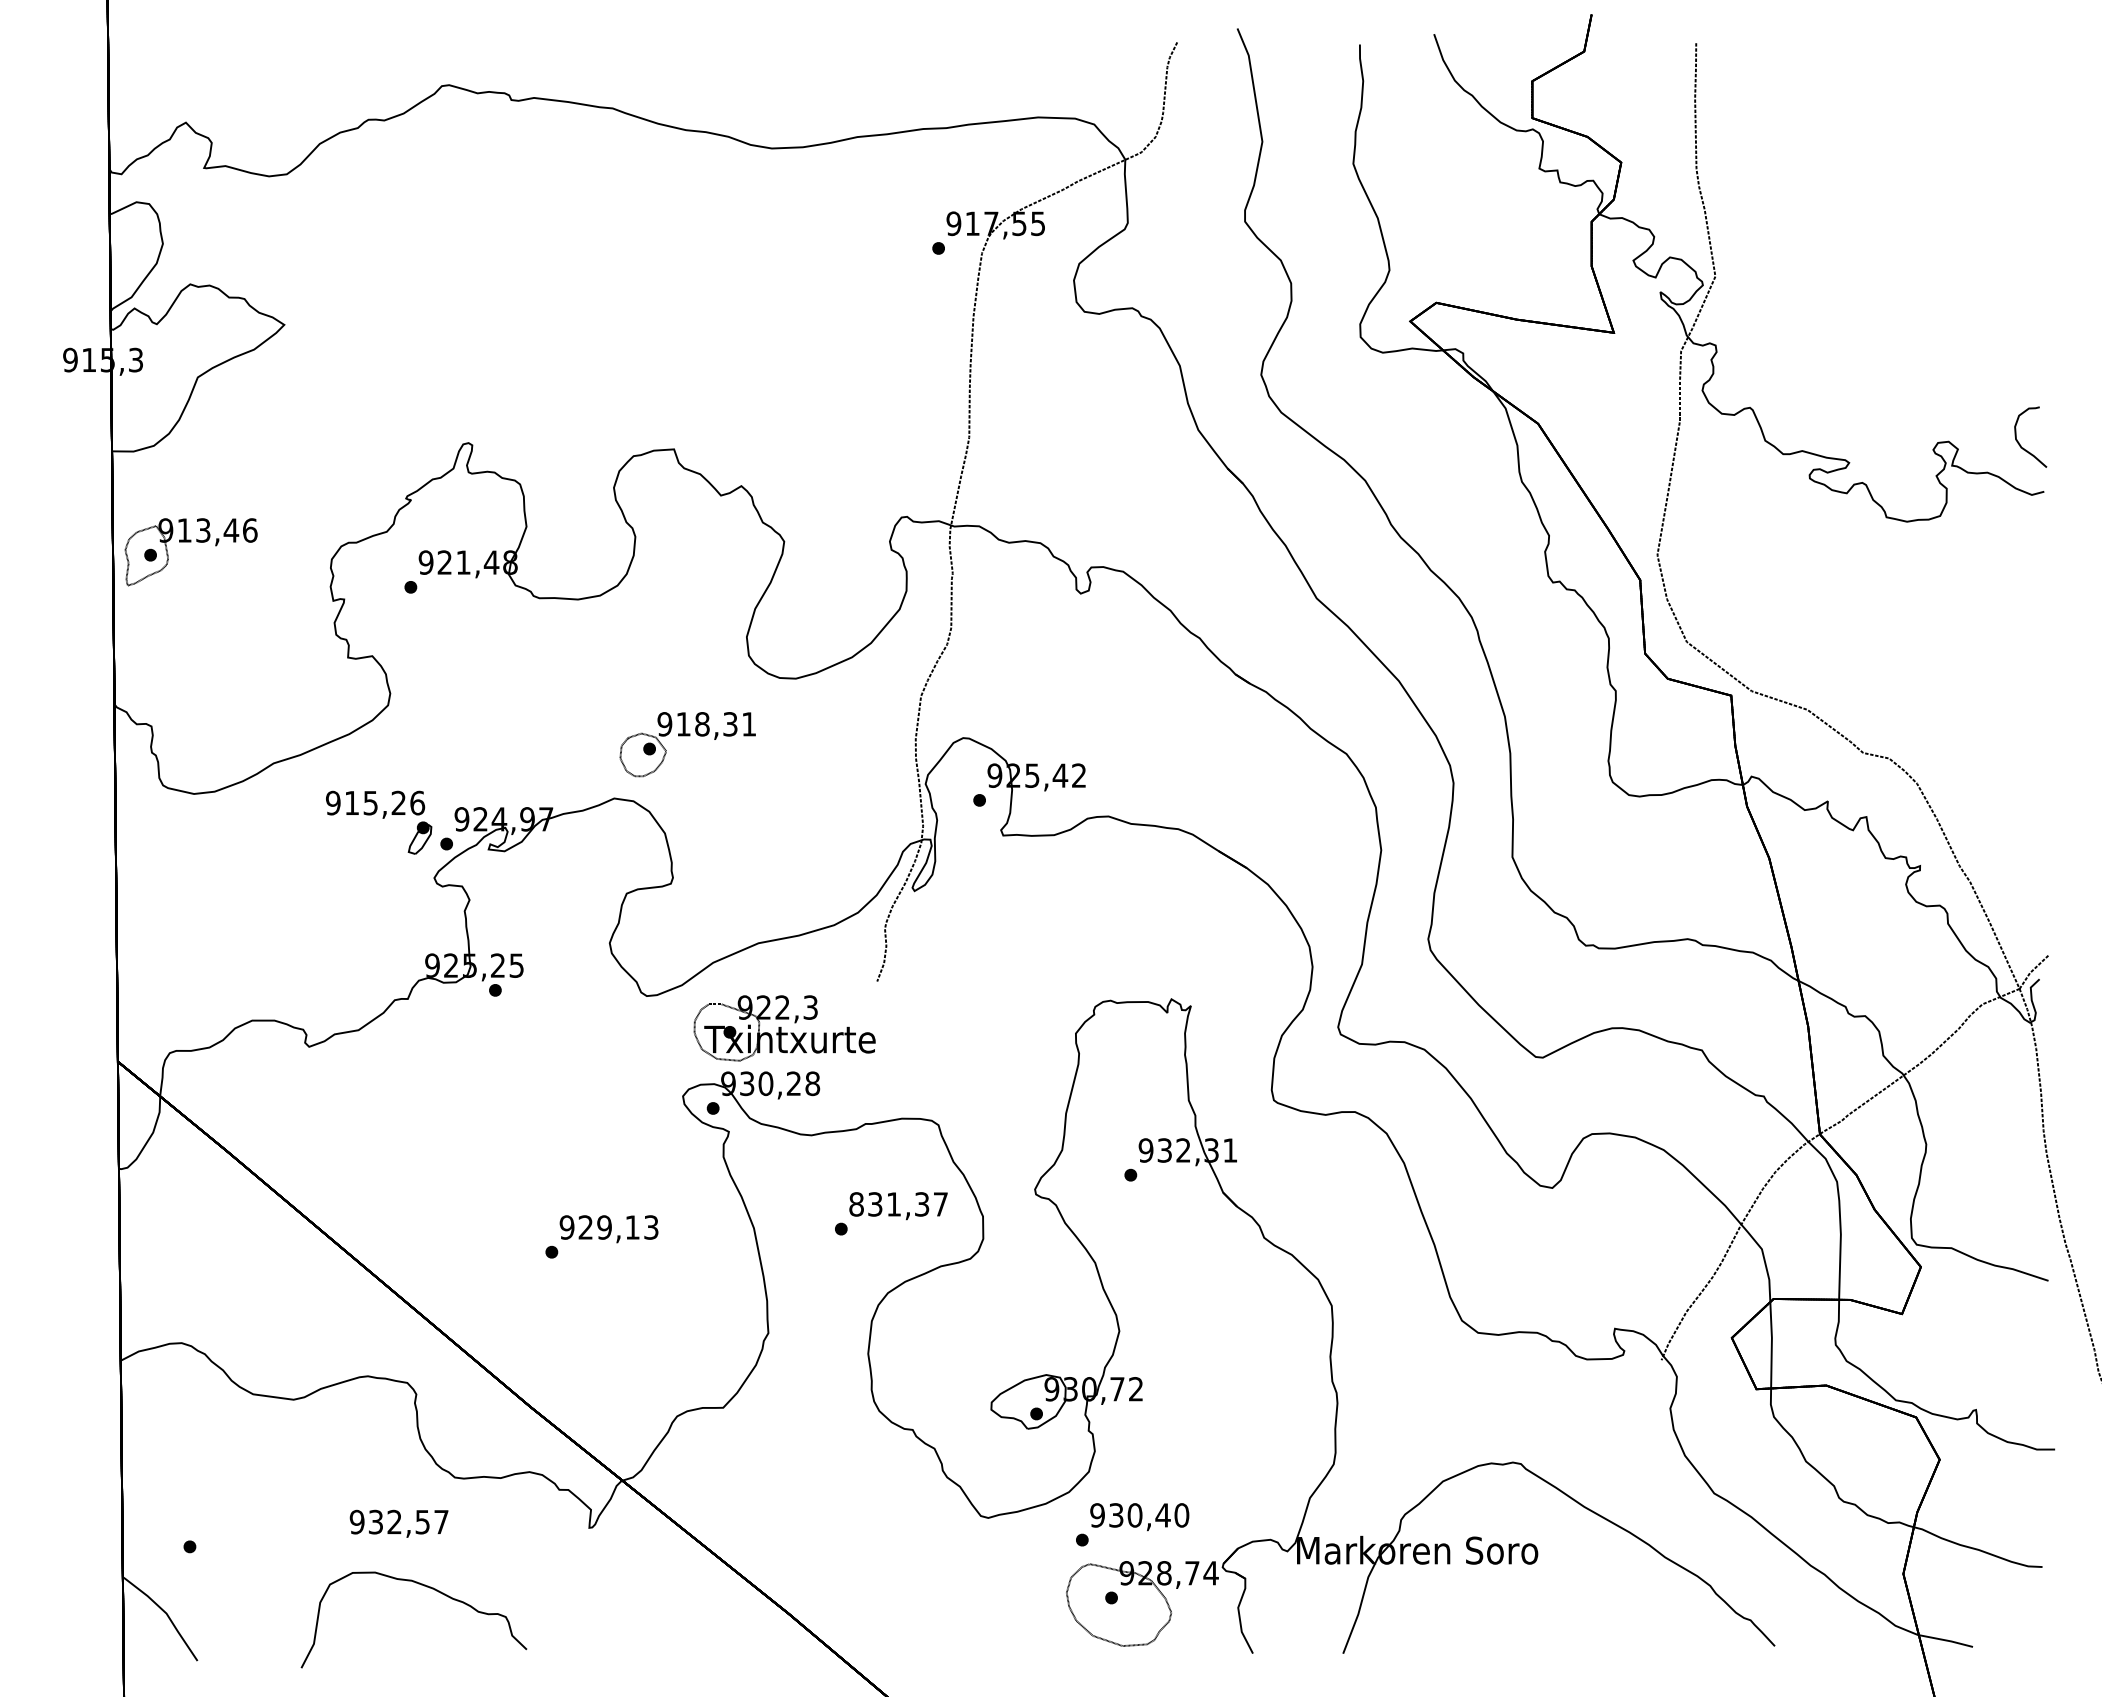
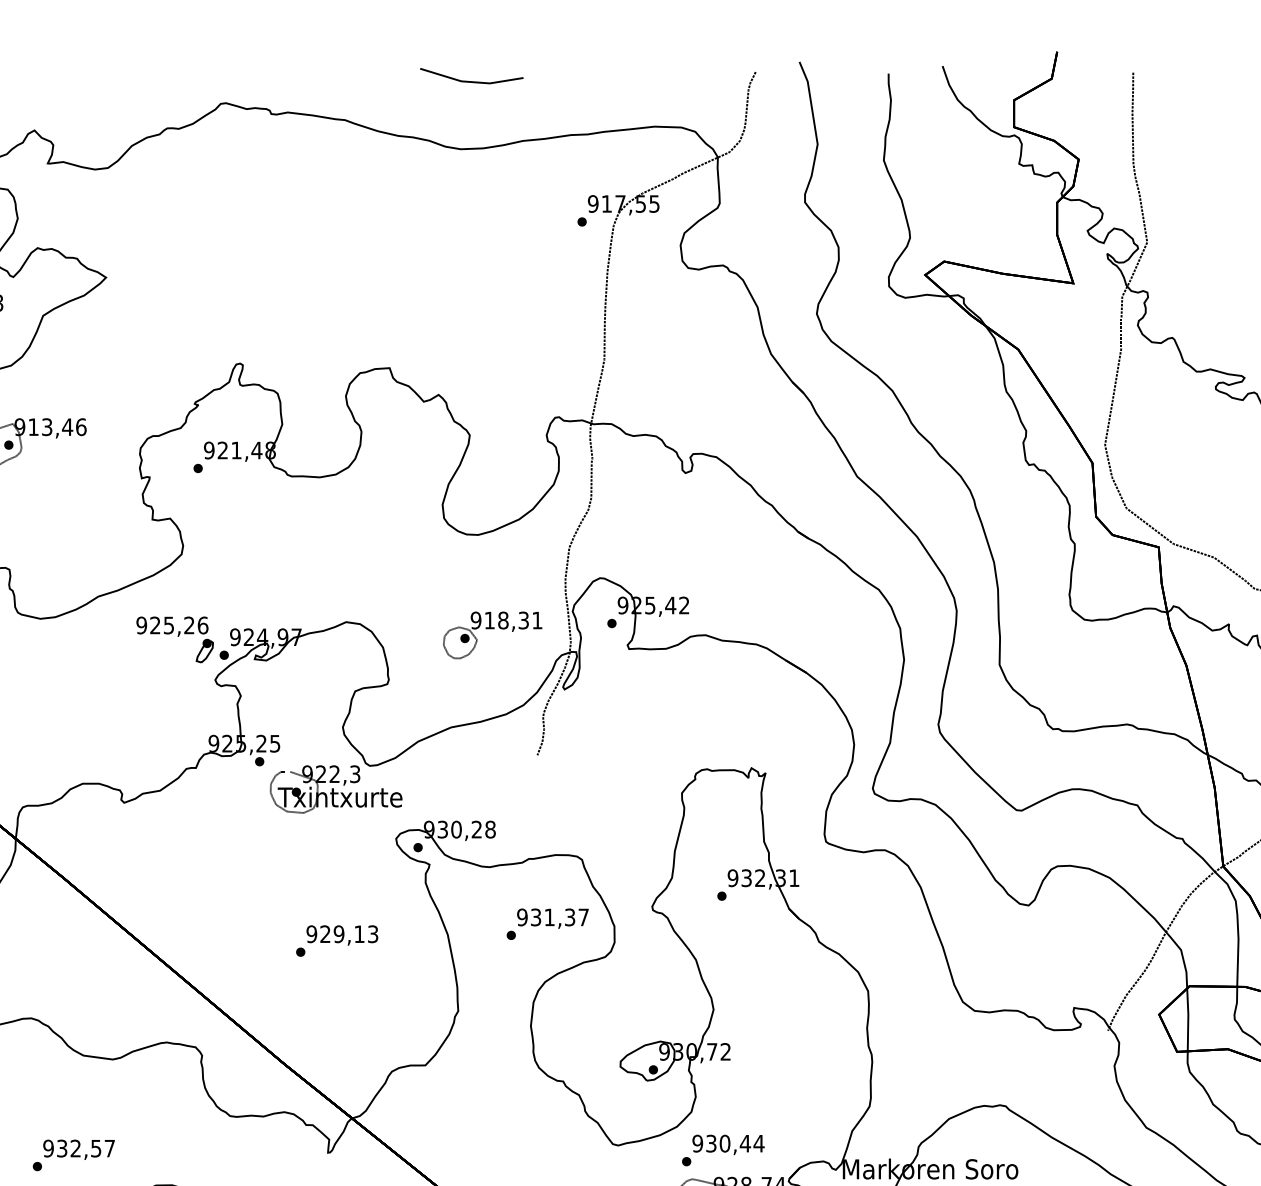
part: (786, 55) -> (471, 81), added
part: (687, 736) -> (492, 629), moved
text: (351, 802) -> (154, 625), 915,26 -> 925,26
part: (784, 1028) -> (336, 789), moved
text: (856, 1204) -> (522, 917), 831,37 -> 931,37
text: (1181, 1515) -> (758, 1143), 930,40 -> 930,44
text: (398, 1523) -> (78, 1149), moved

